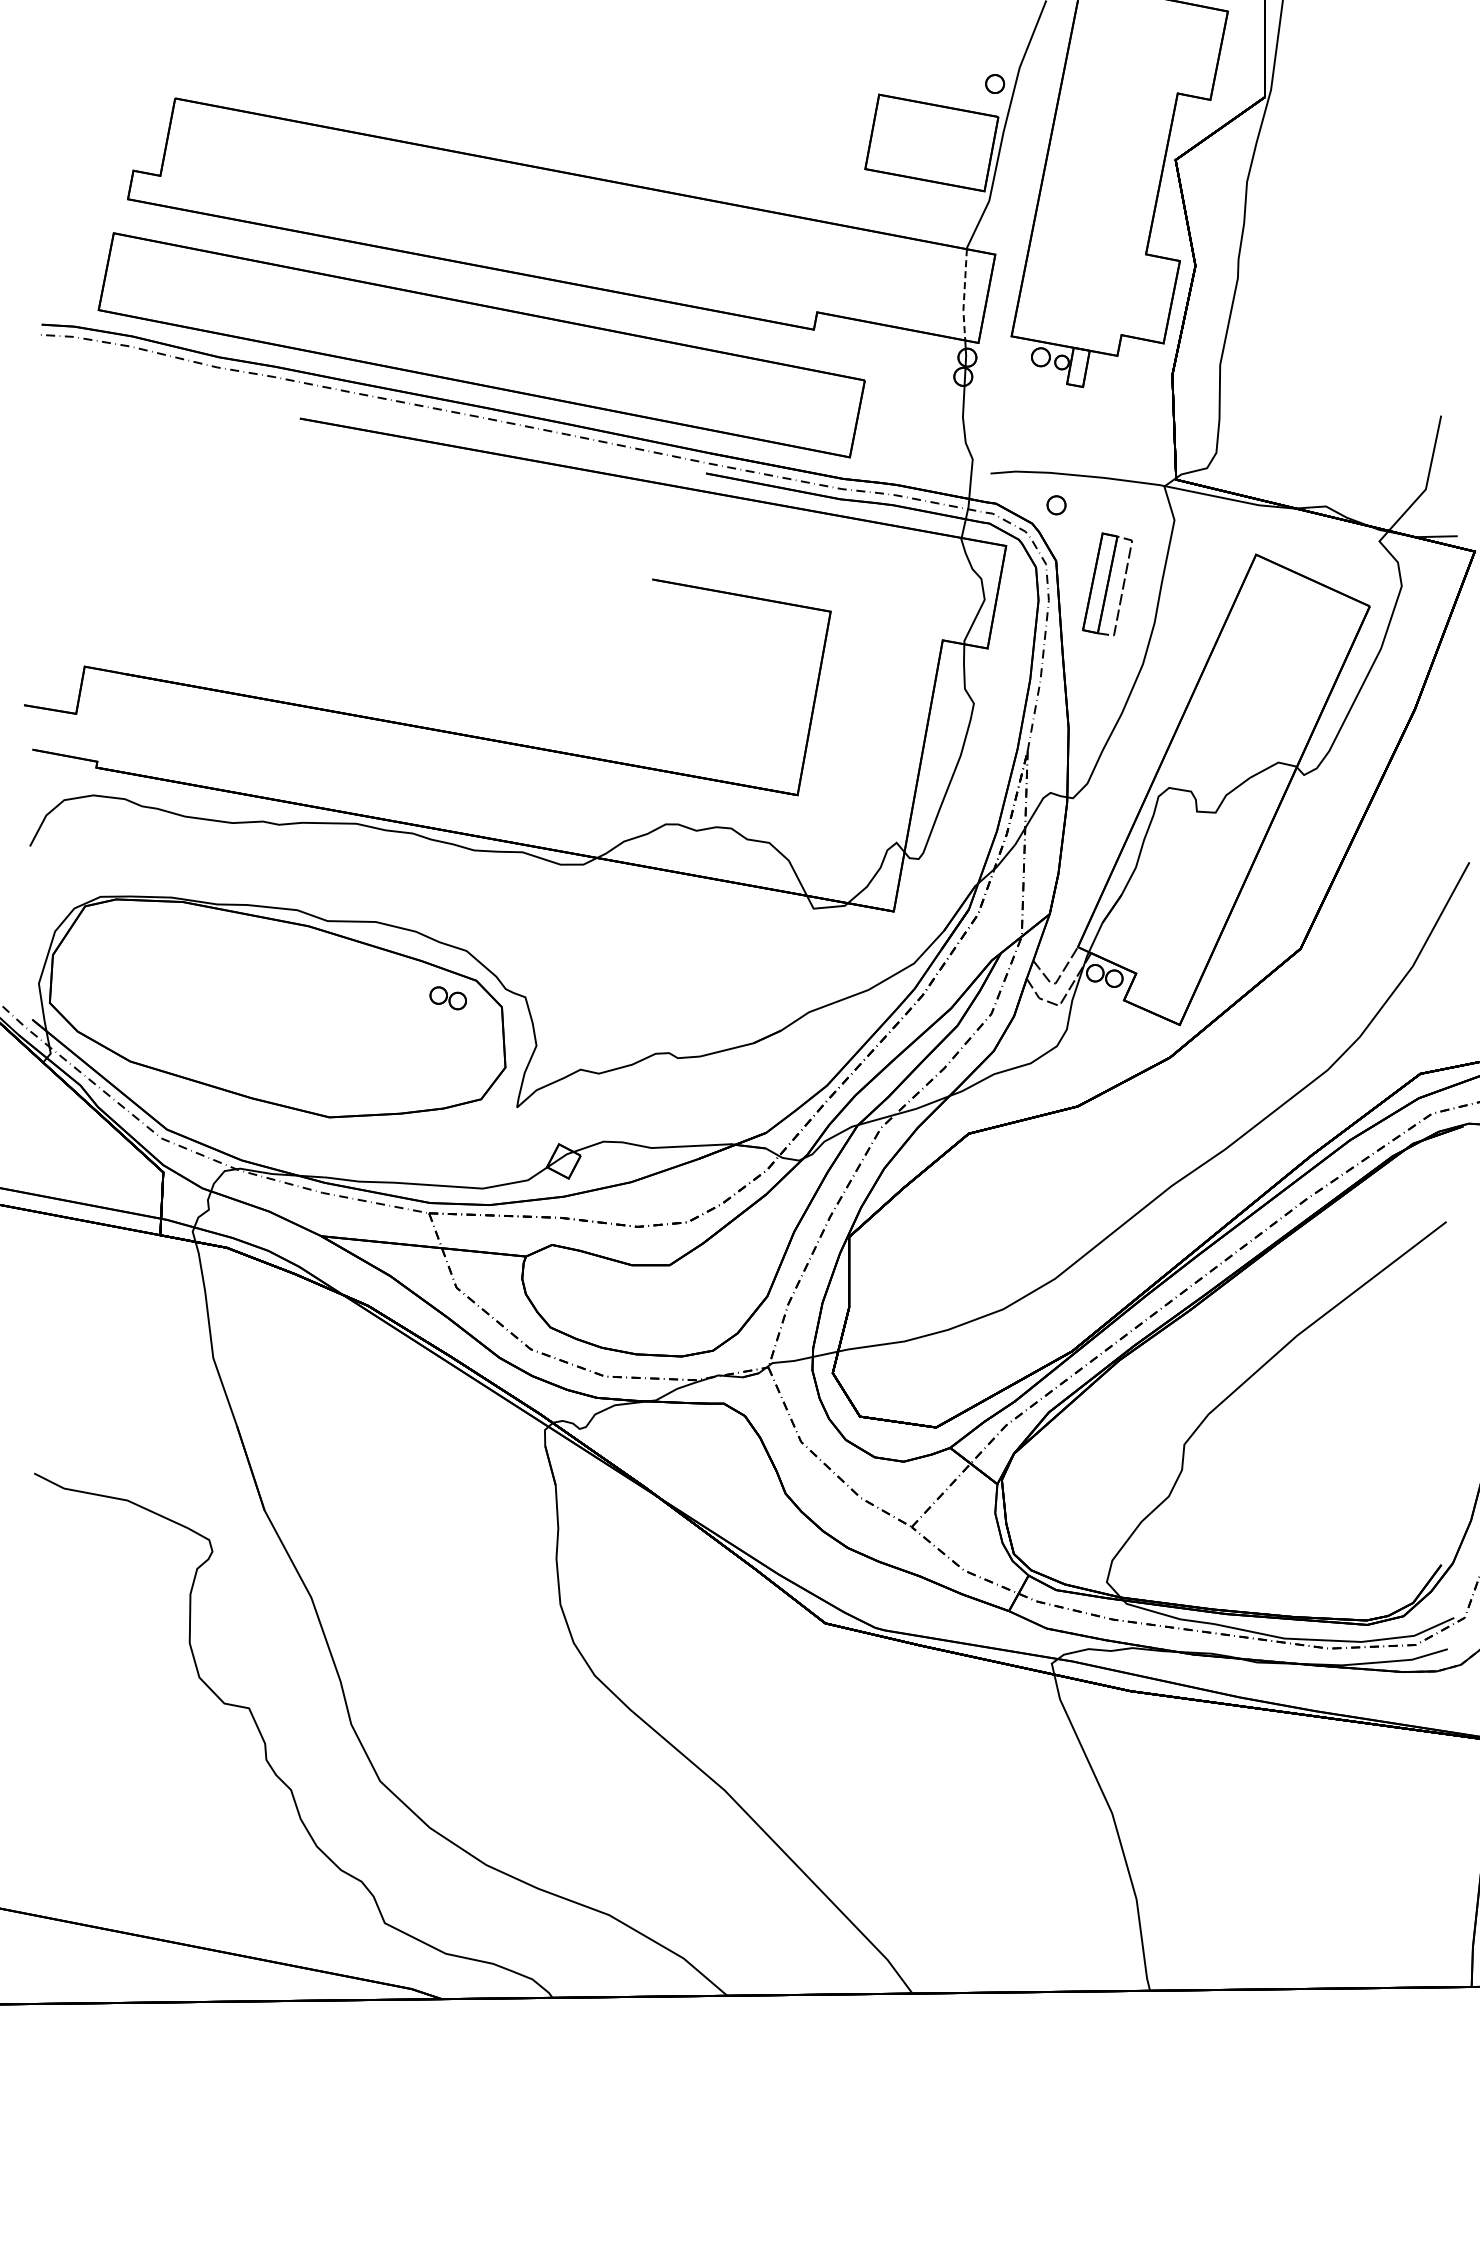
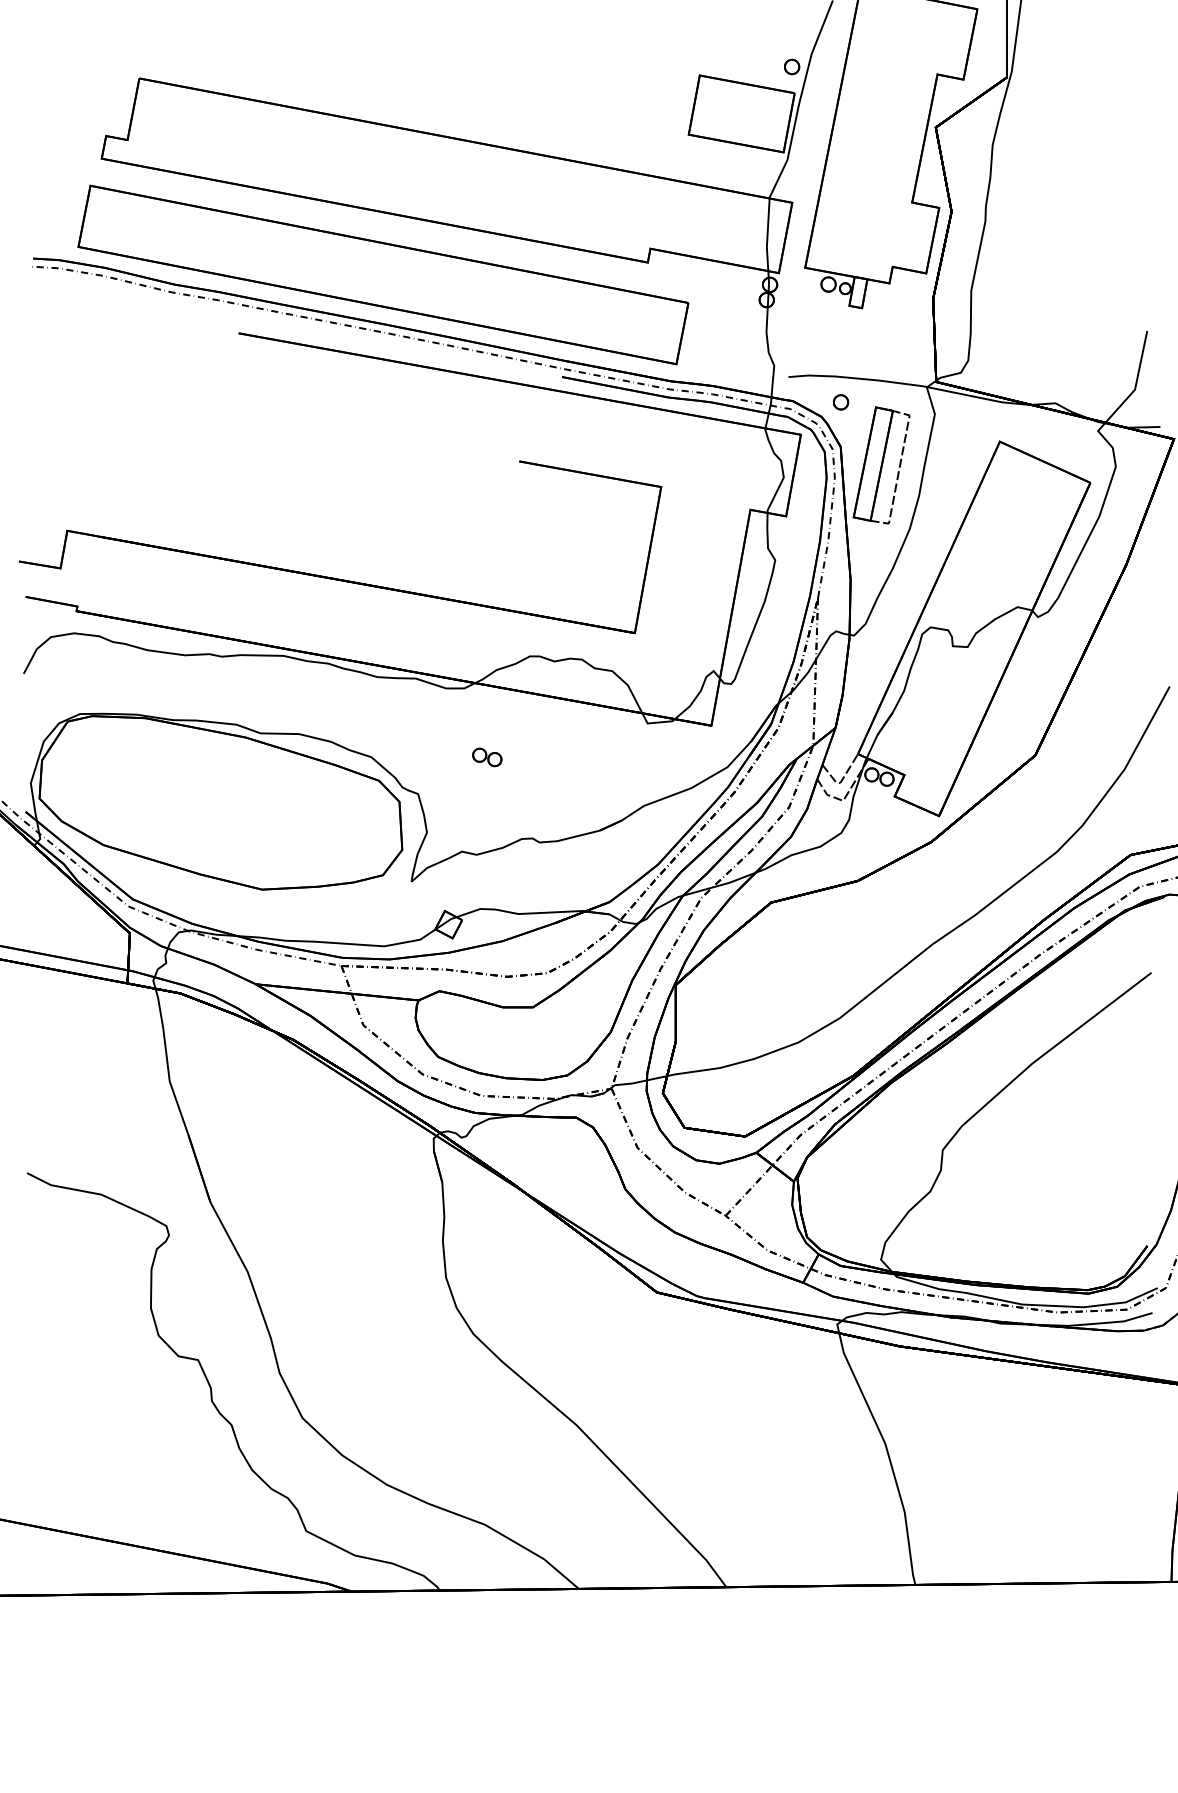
line: (964, 295) -> (767, 235), dashed -> solid
part: (1107, 584) -> (881, 465), size x1.43
part: (447, 998) -> (486, 757), moved

